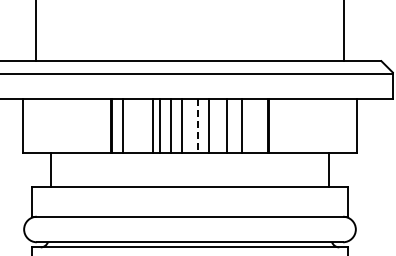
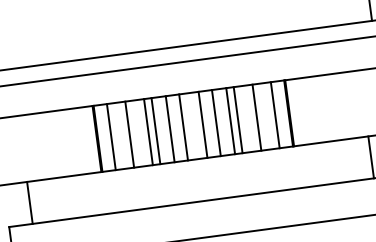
line: (138, 126) -> (130, 134), added
line: (197, 126) -> (202, 125), dashed -> solid
line: (220, 126) -> (230, 121), added
line: (256, 126) -> (274, 115), added

